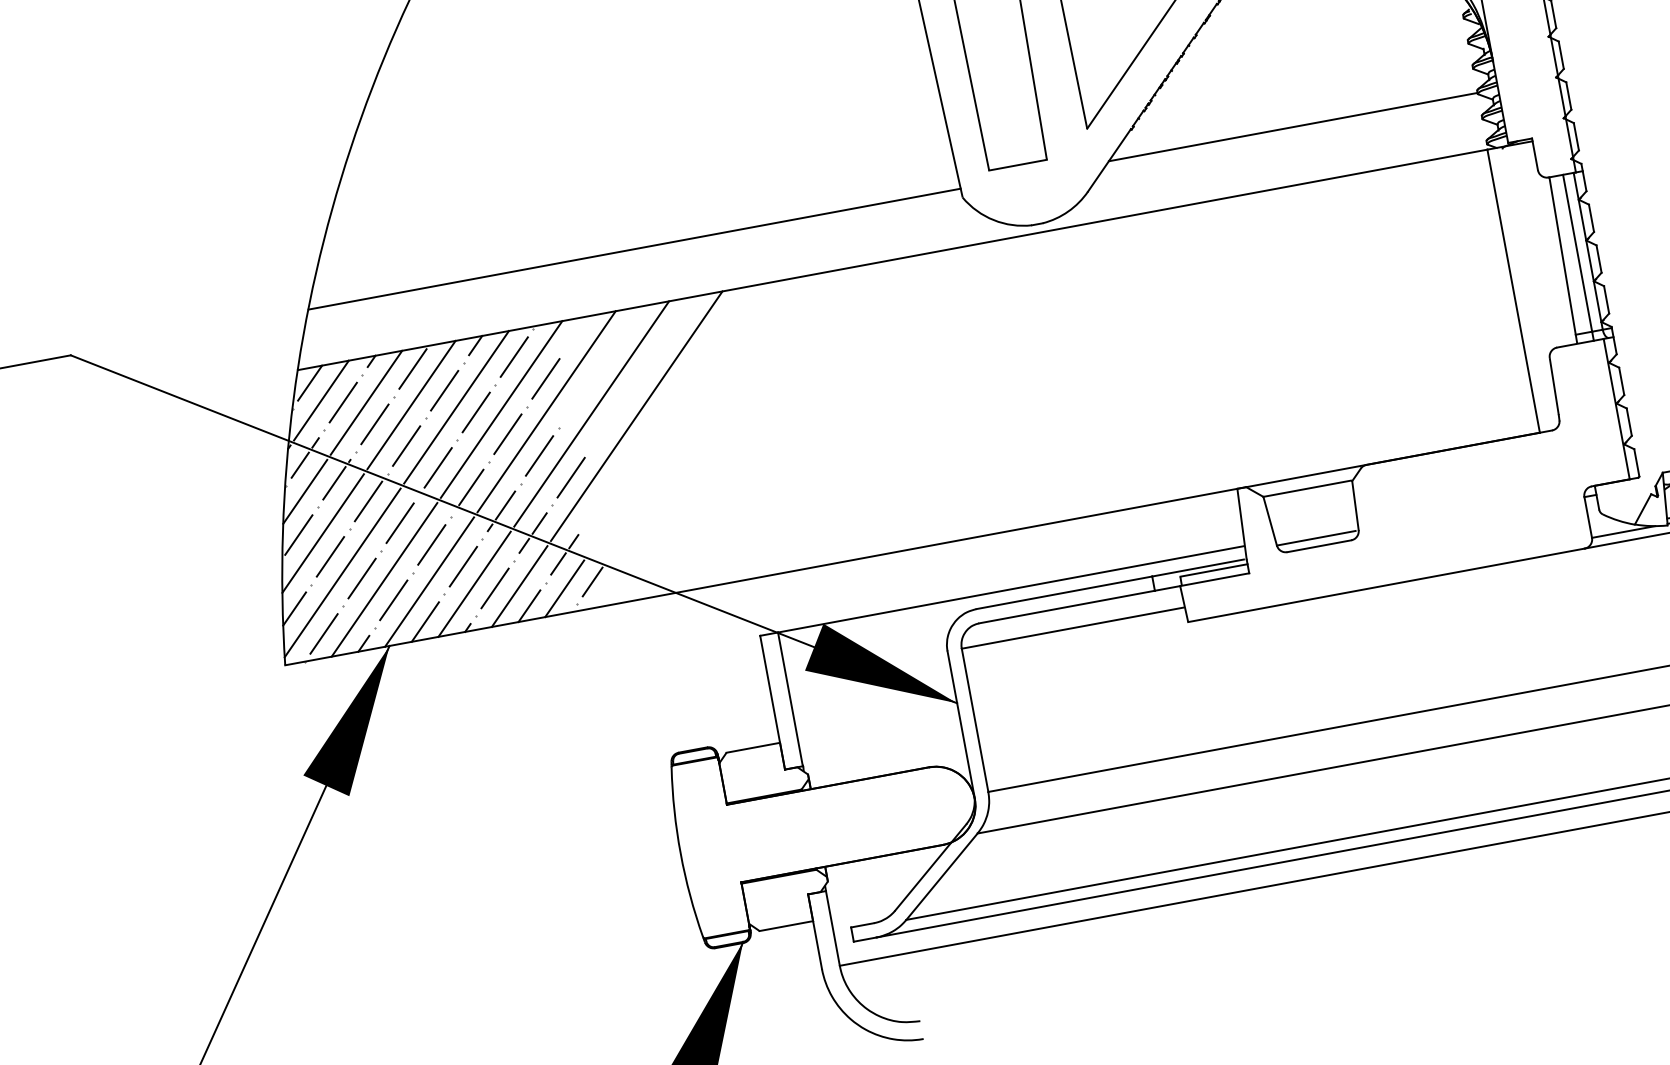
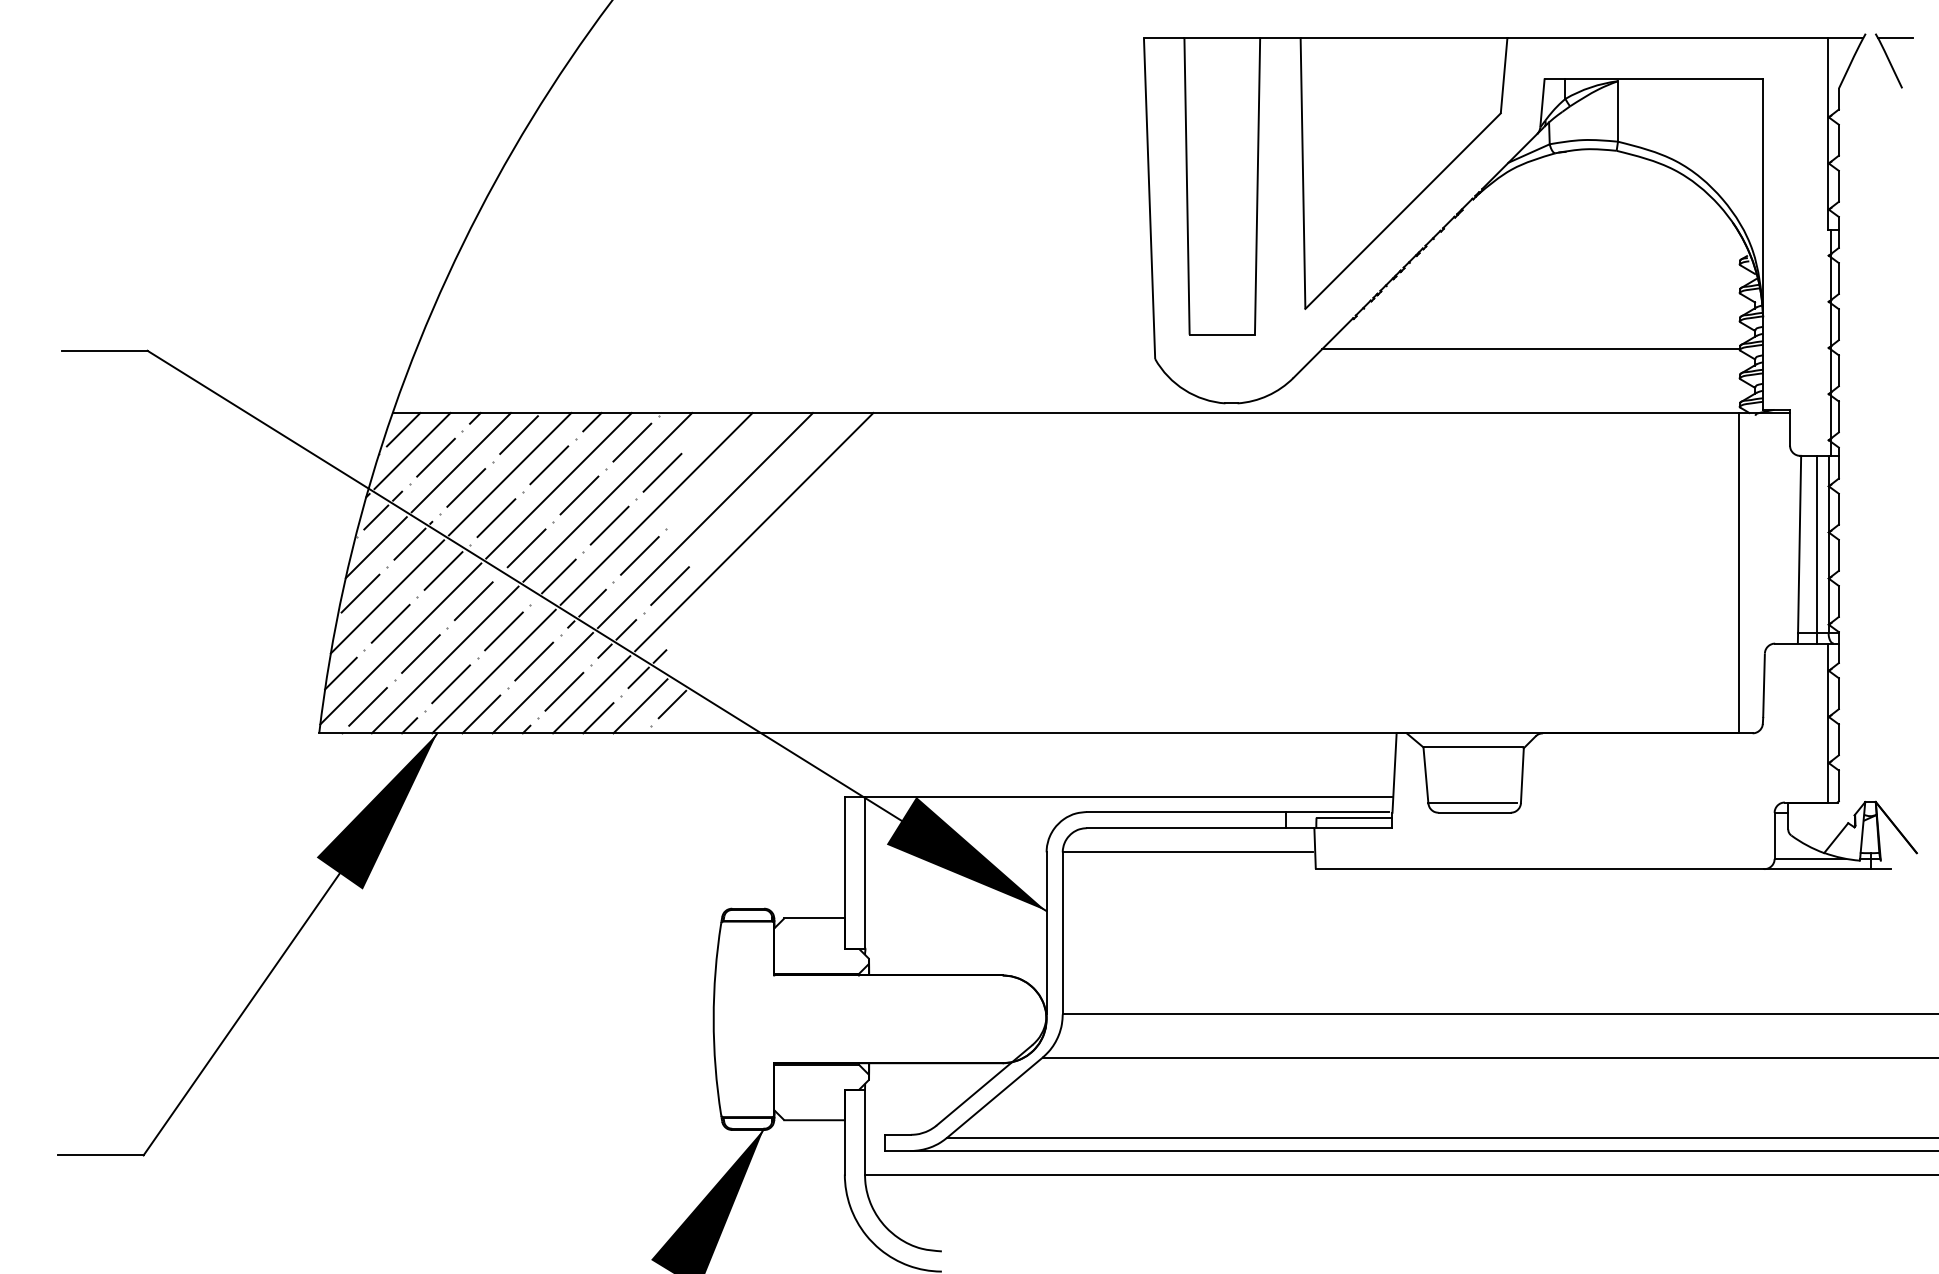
line: (634, 248) -> (785, 348), removed

